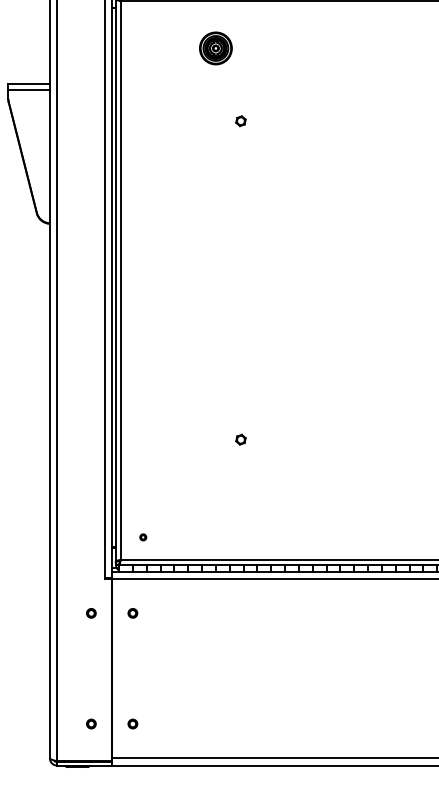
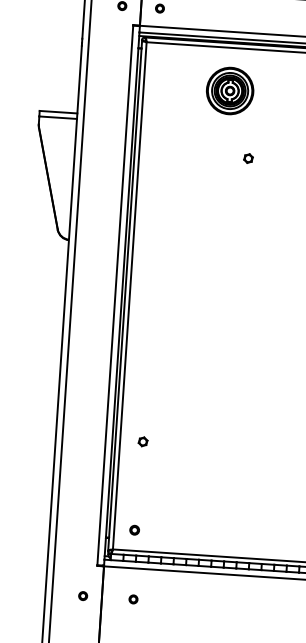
part: (215, 48) -> (229, 91), size x1.6
part: (240, 439) -> (142, 441), moved
part: (143, 537) -> (134, 530), size x1.6
part: (132, 613) -> (133, 599), moved

